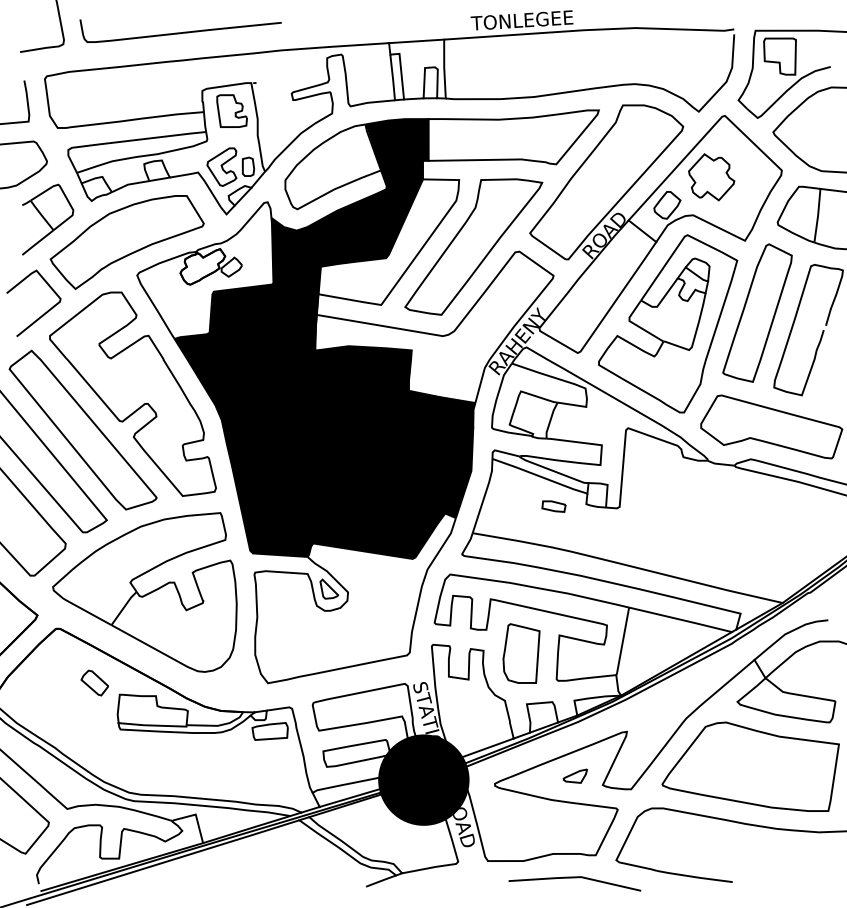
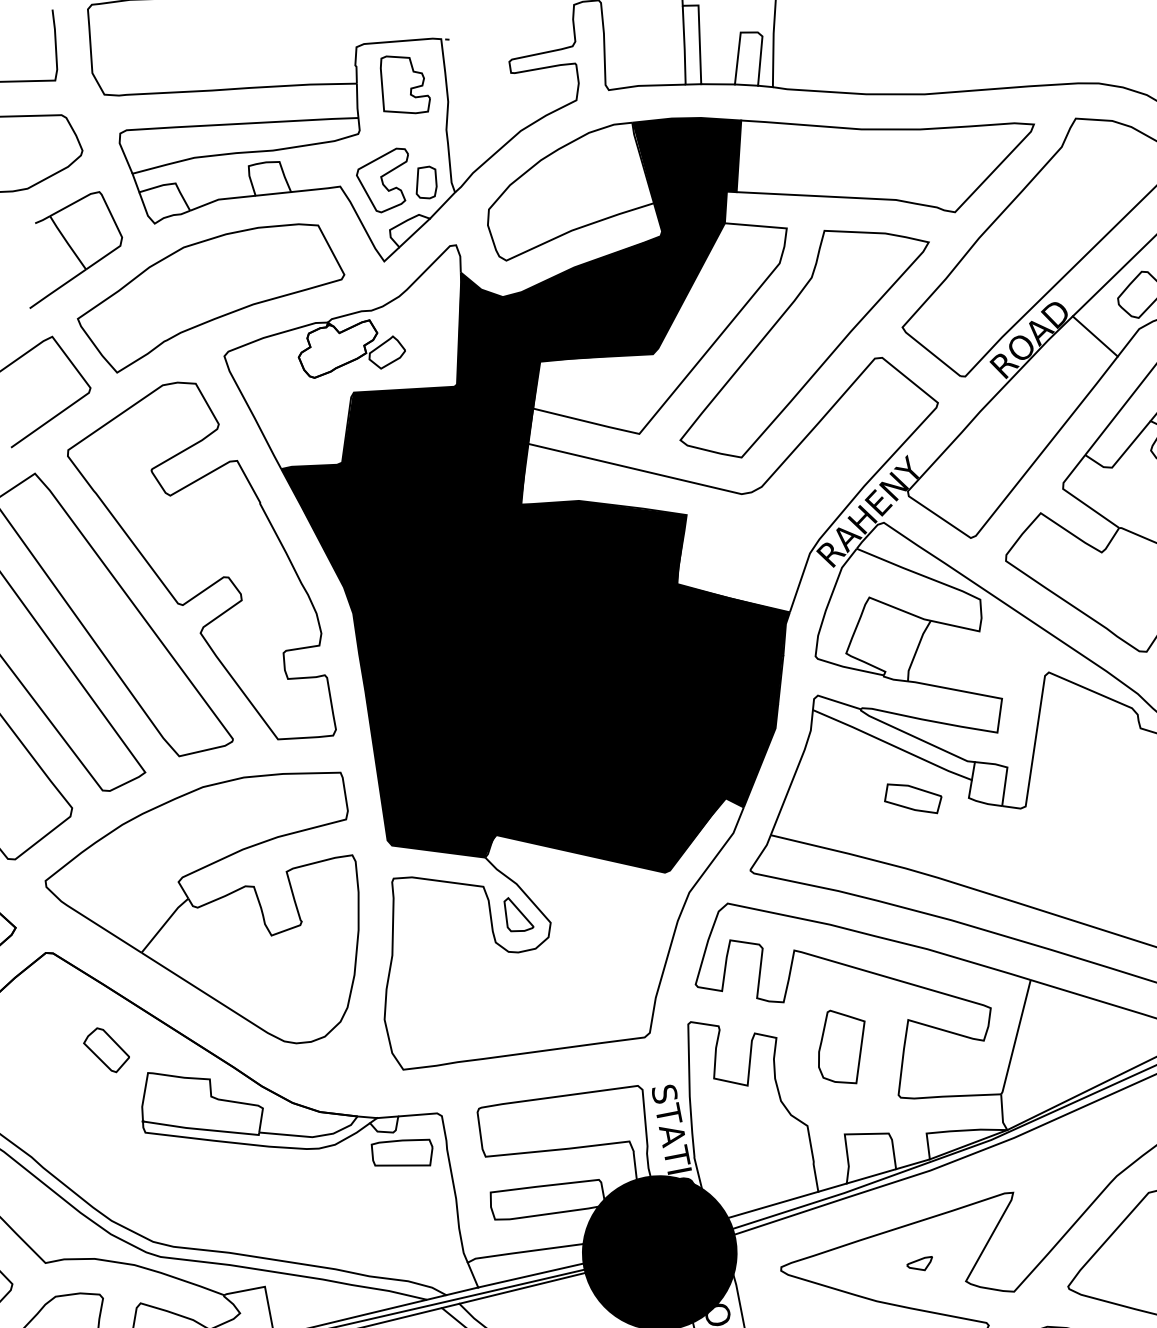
part: (553, 506) -> (912, 798), size x1.4
part: (521, 653) -> (841, 1046), size x0.7
part: (574, 775) -> (918, 1261), size x0.6

